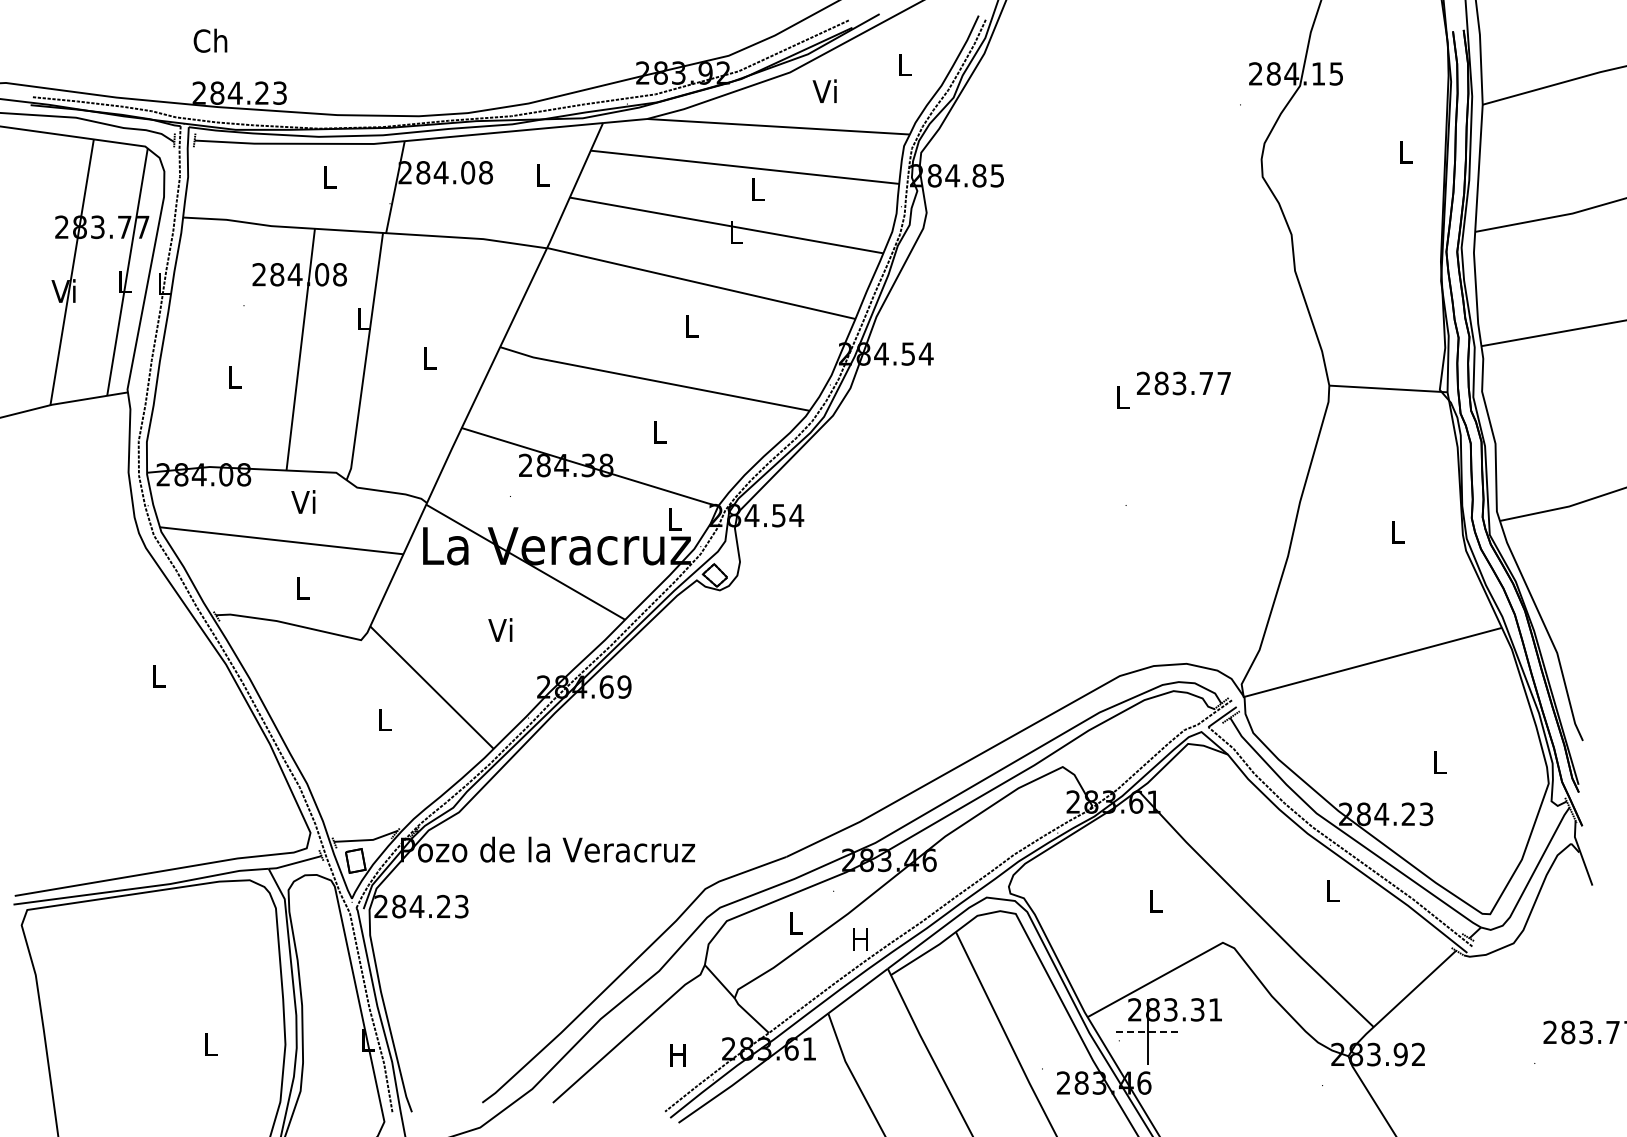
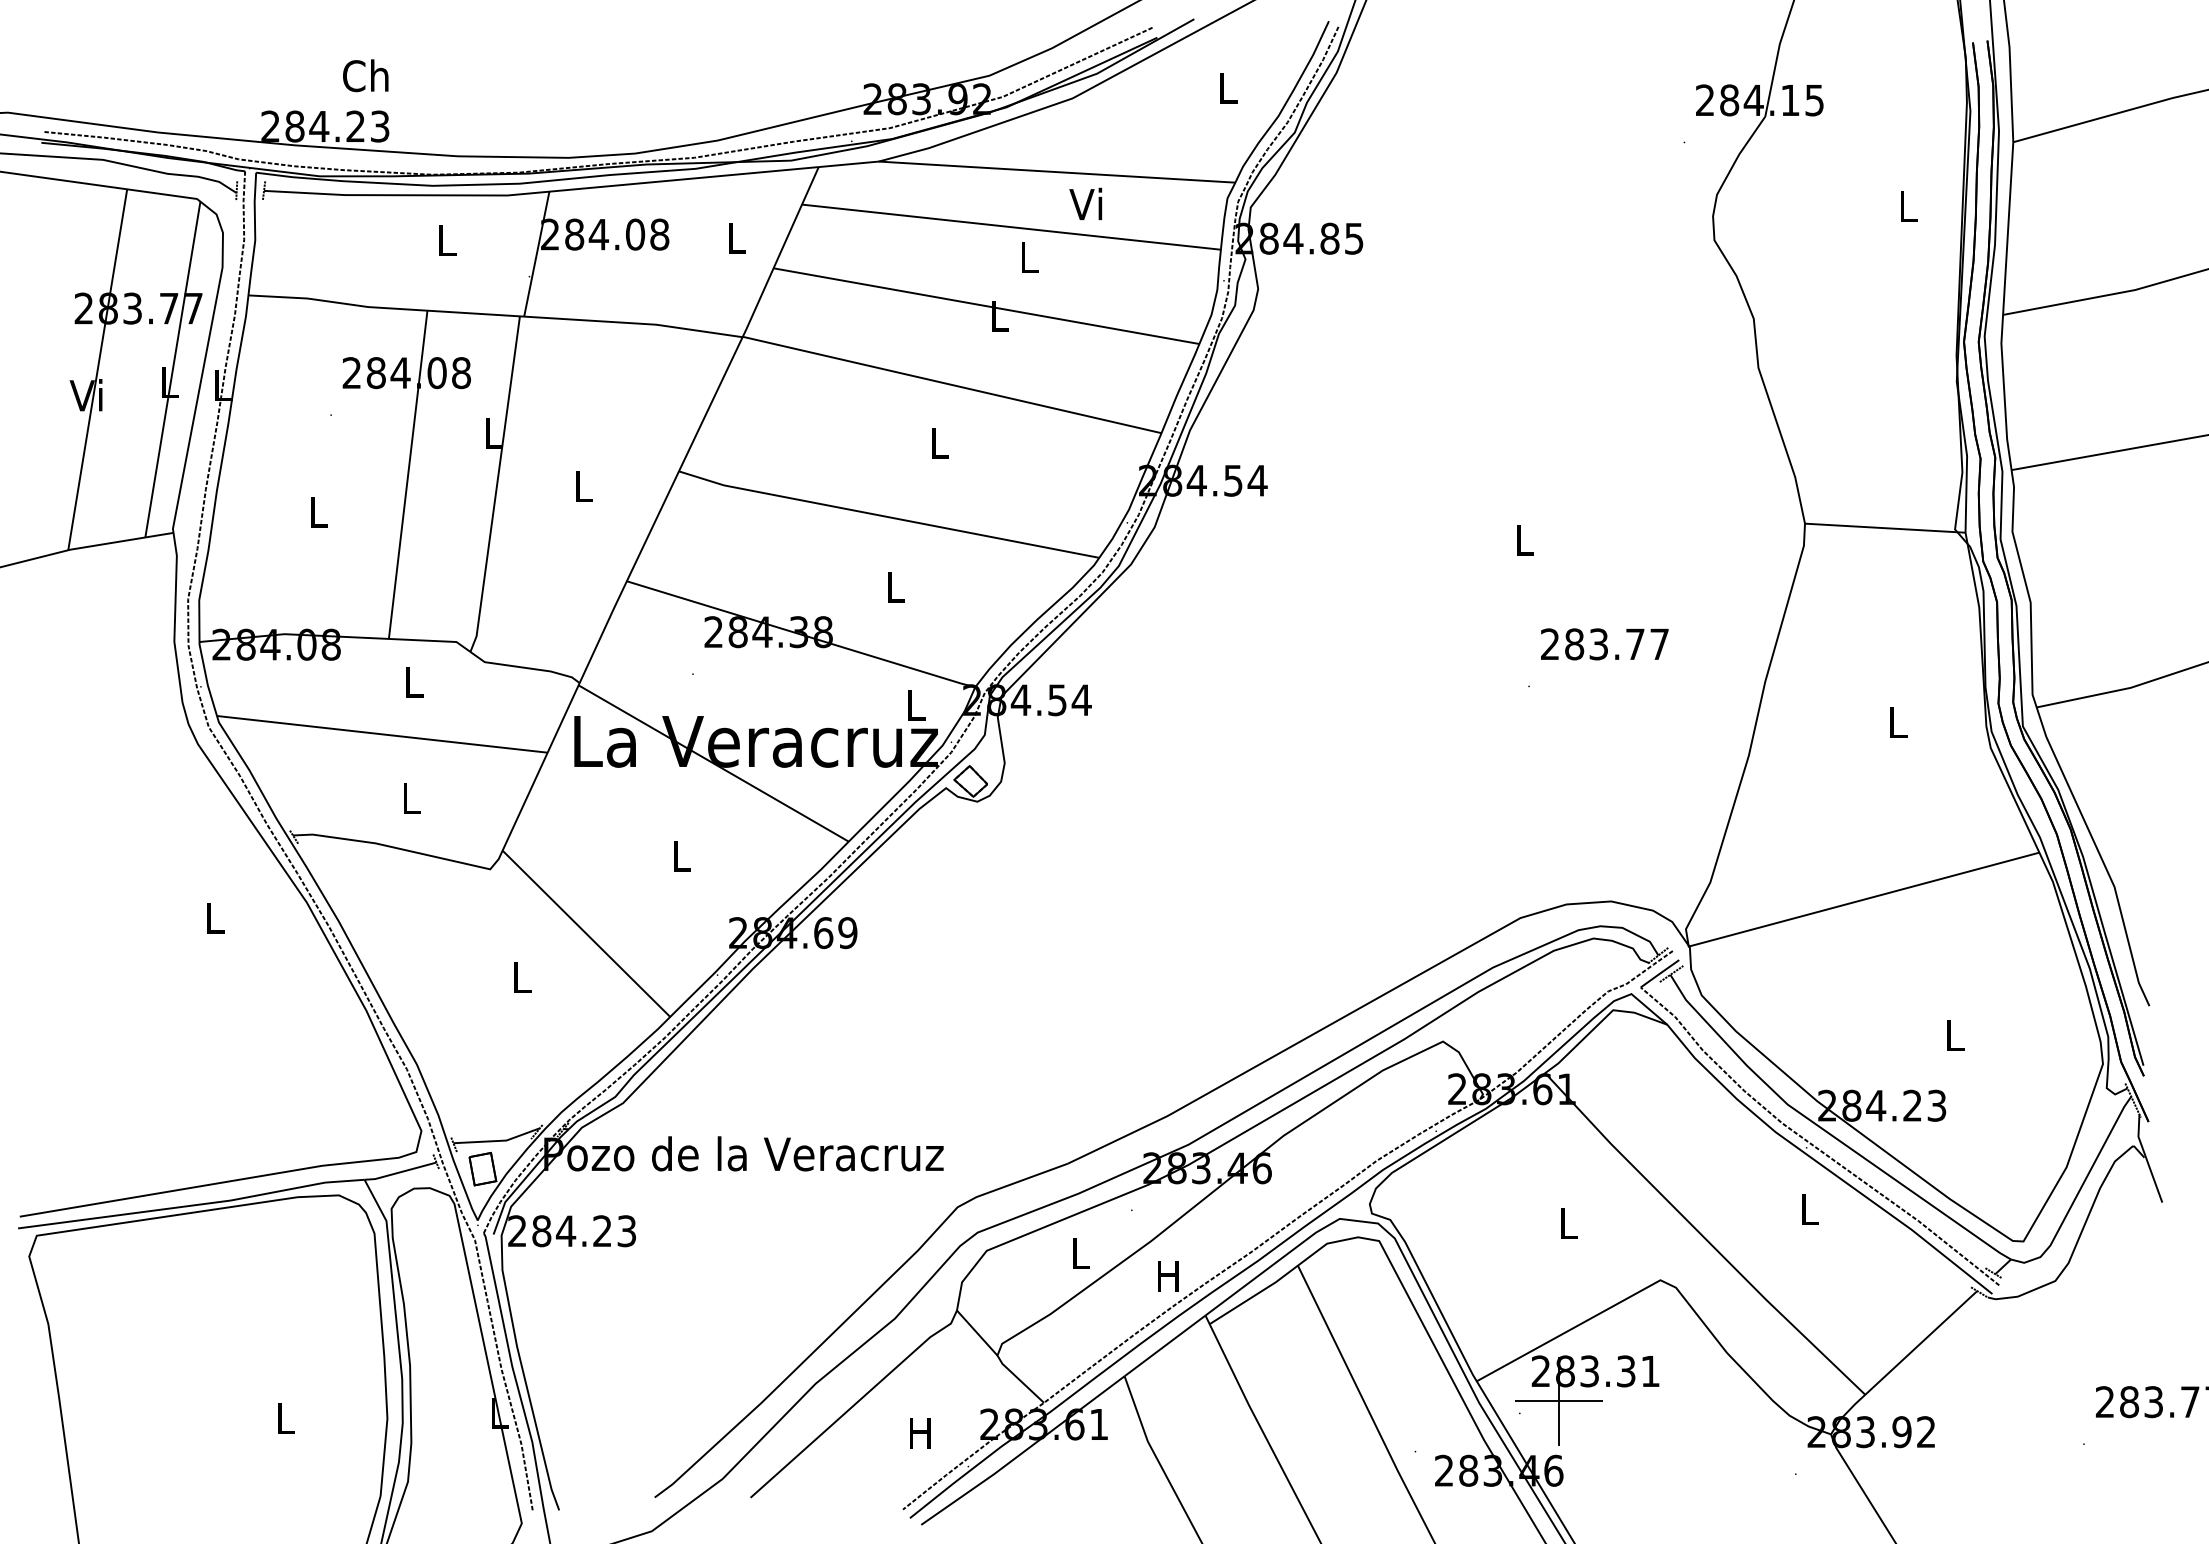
text: (210, 40) -> (365, 75), moved
text: (824, 90) -> (1085, 202), moved
text: (1183, 383) -> (1604, 644), moved
text: (303, 501) -> (411, 681), Vi -> L
text: (500, 629) -> (679, 854), Vi -> L
line: (1148, 1031) -> (1559, 1400), dashed -> solid

